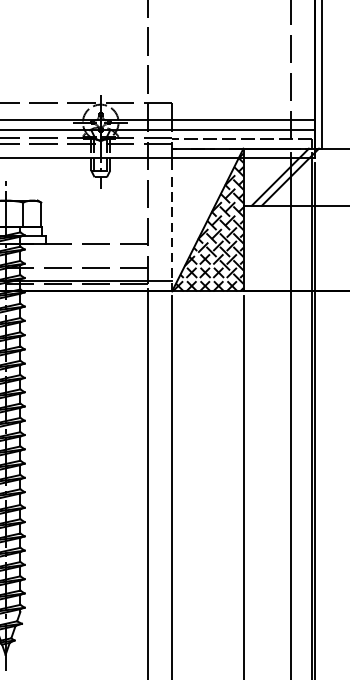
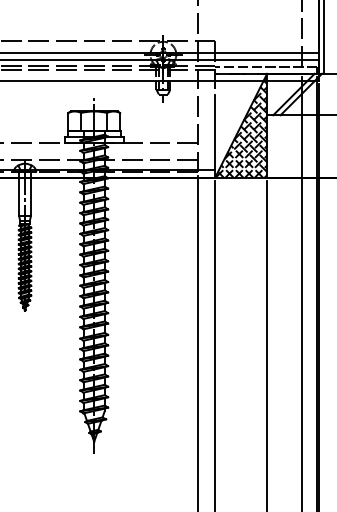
line: (172, 234) -> (215, 136), dashed -> solid

